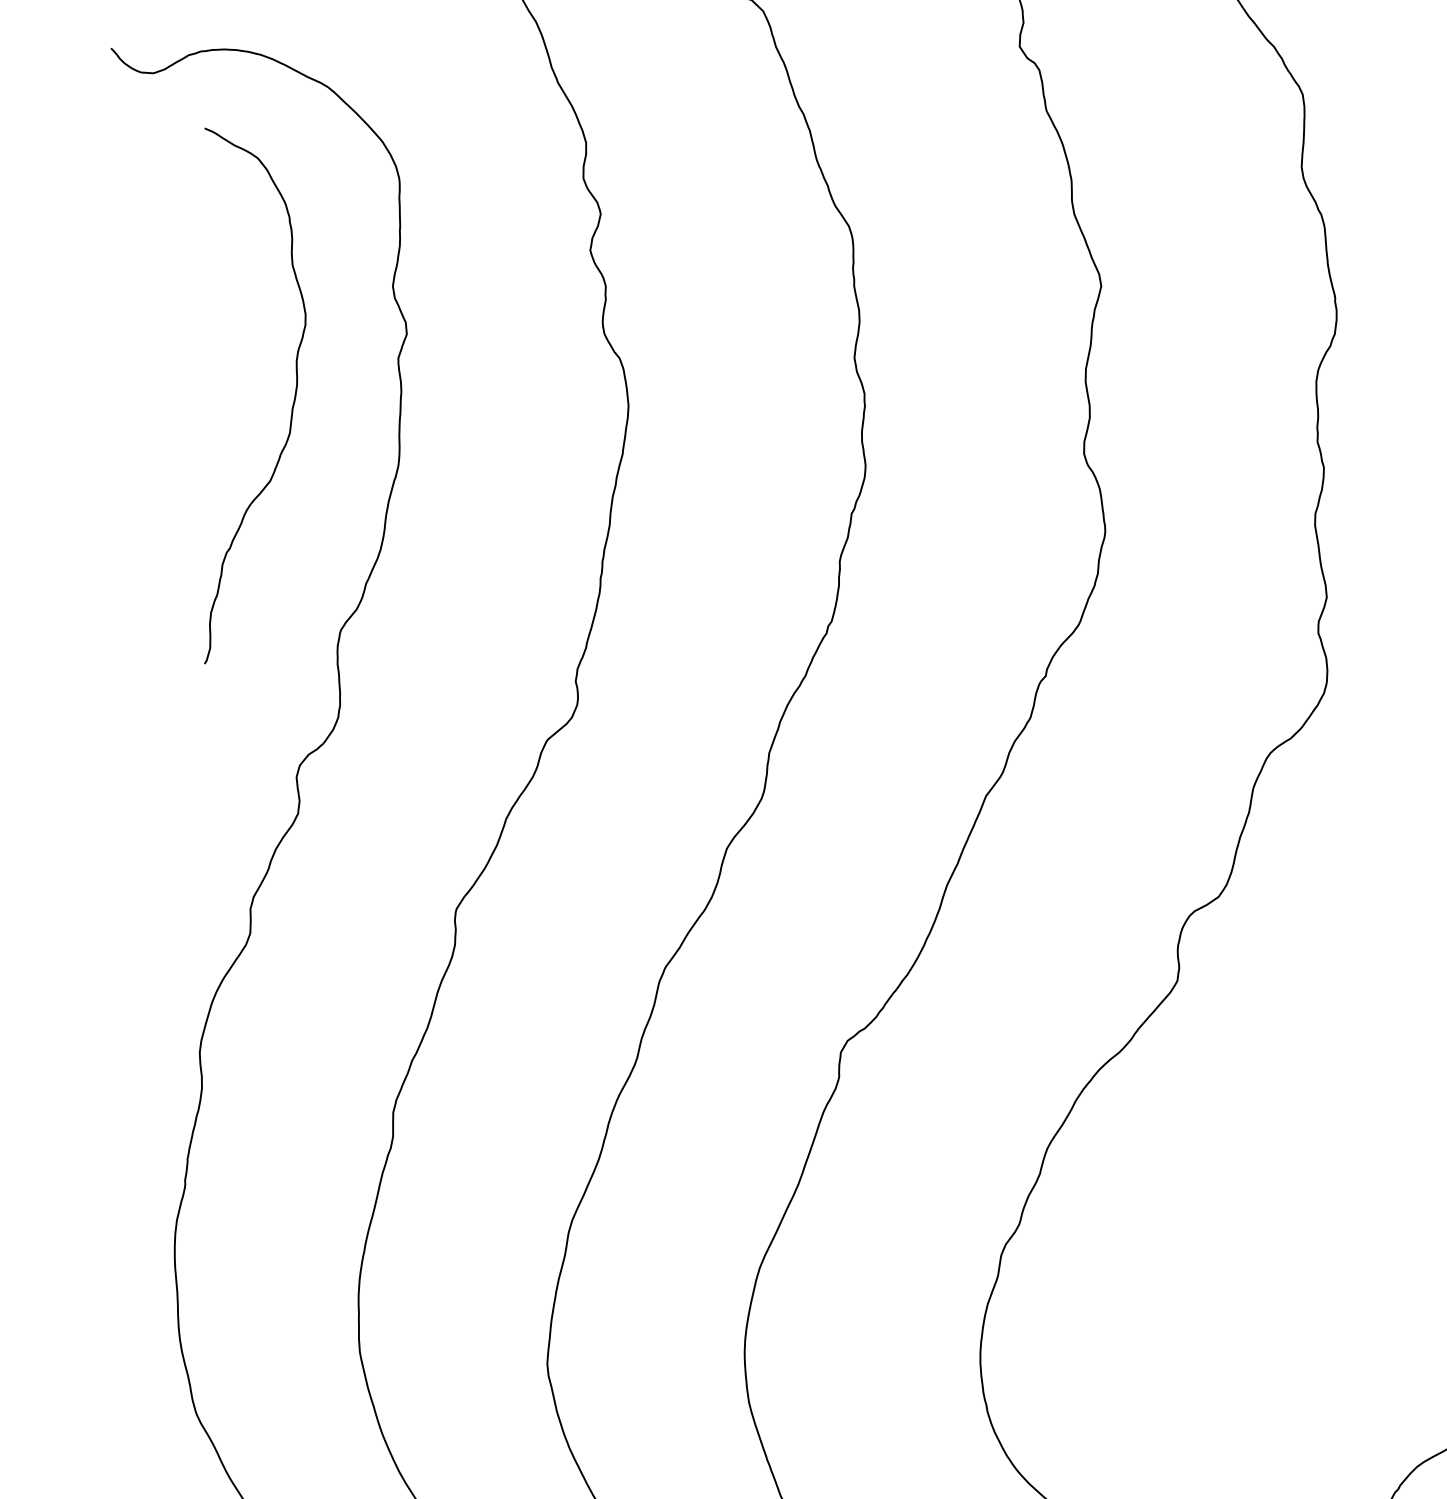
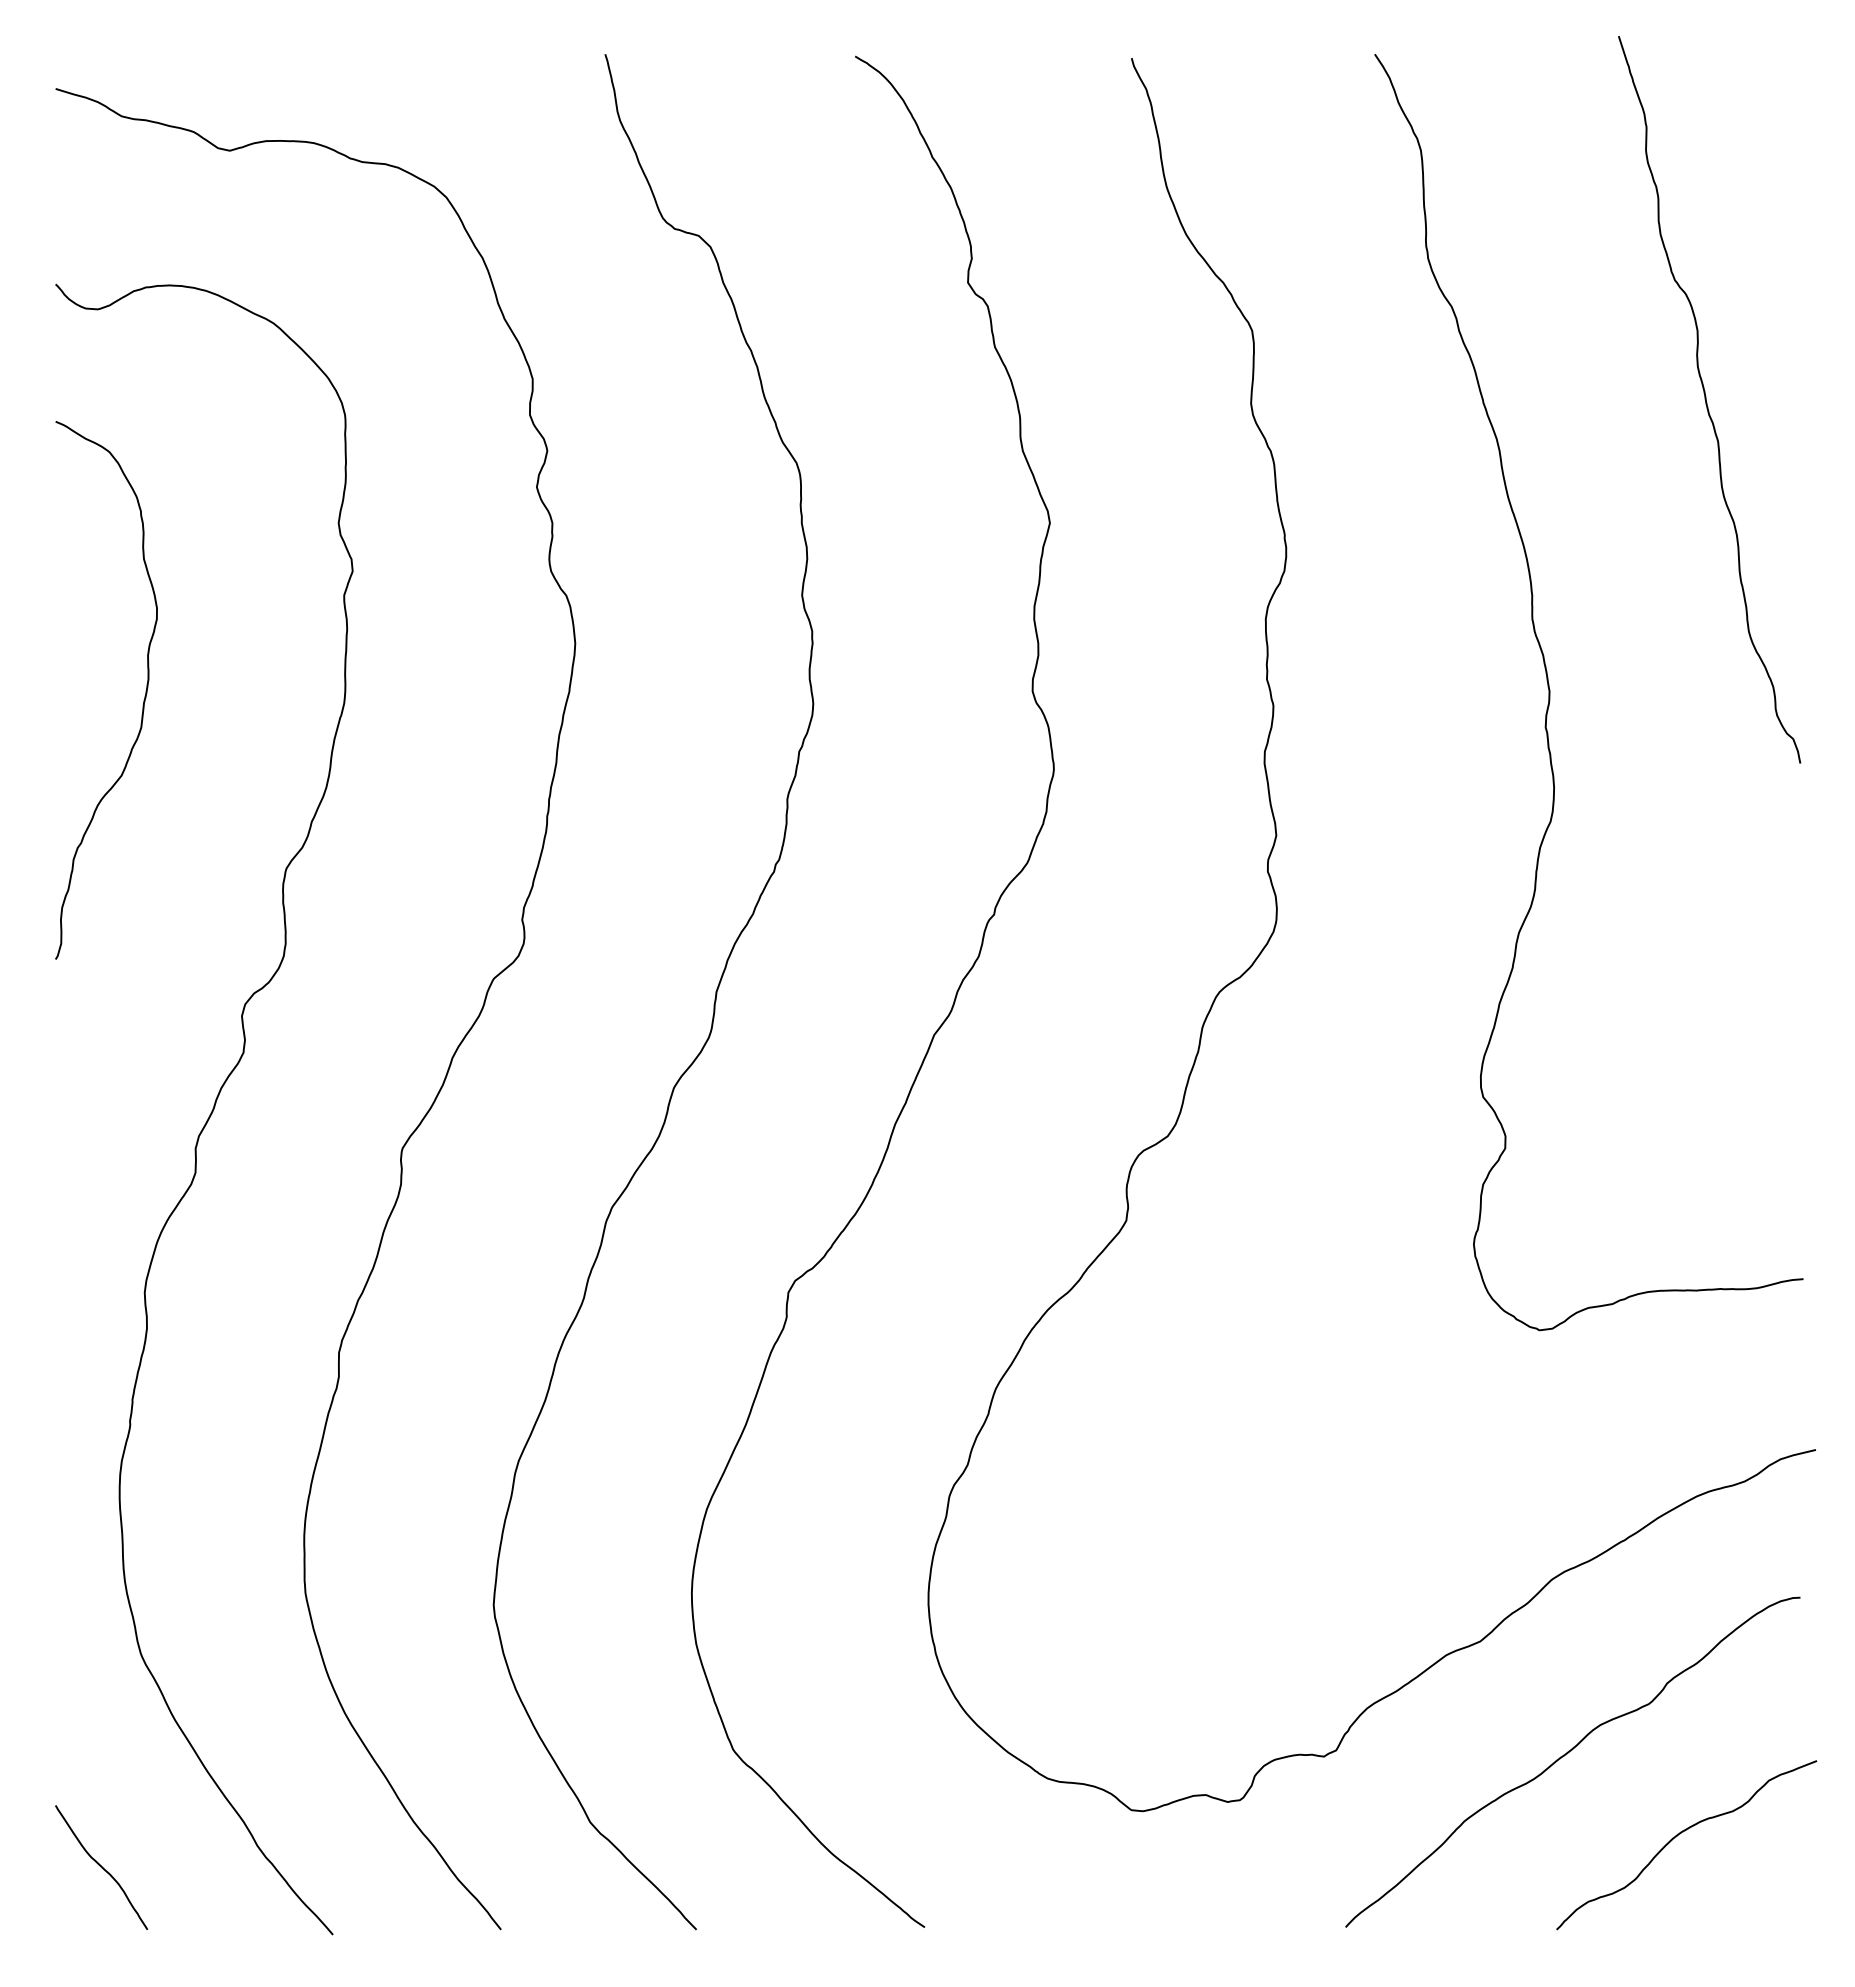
curve: (292, 406) -> (143, 700), moved

